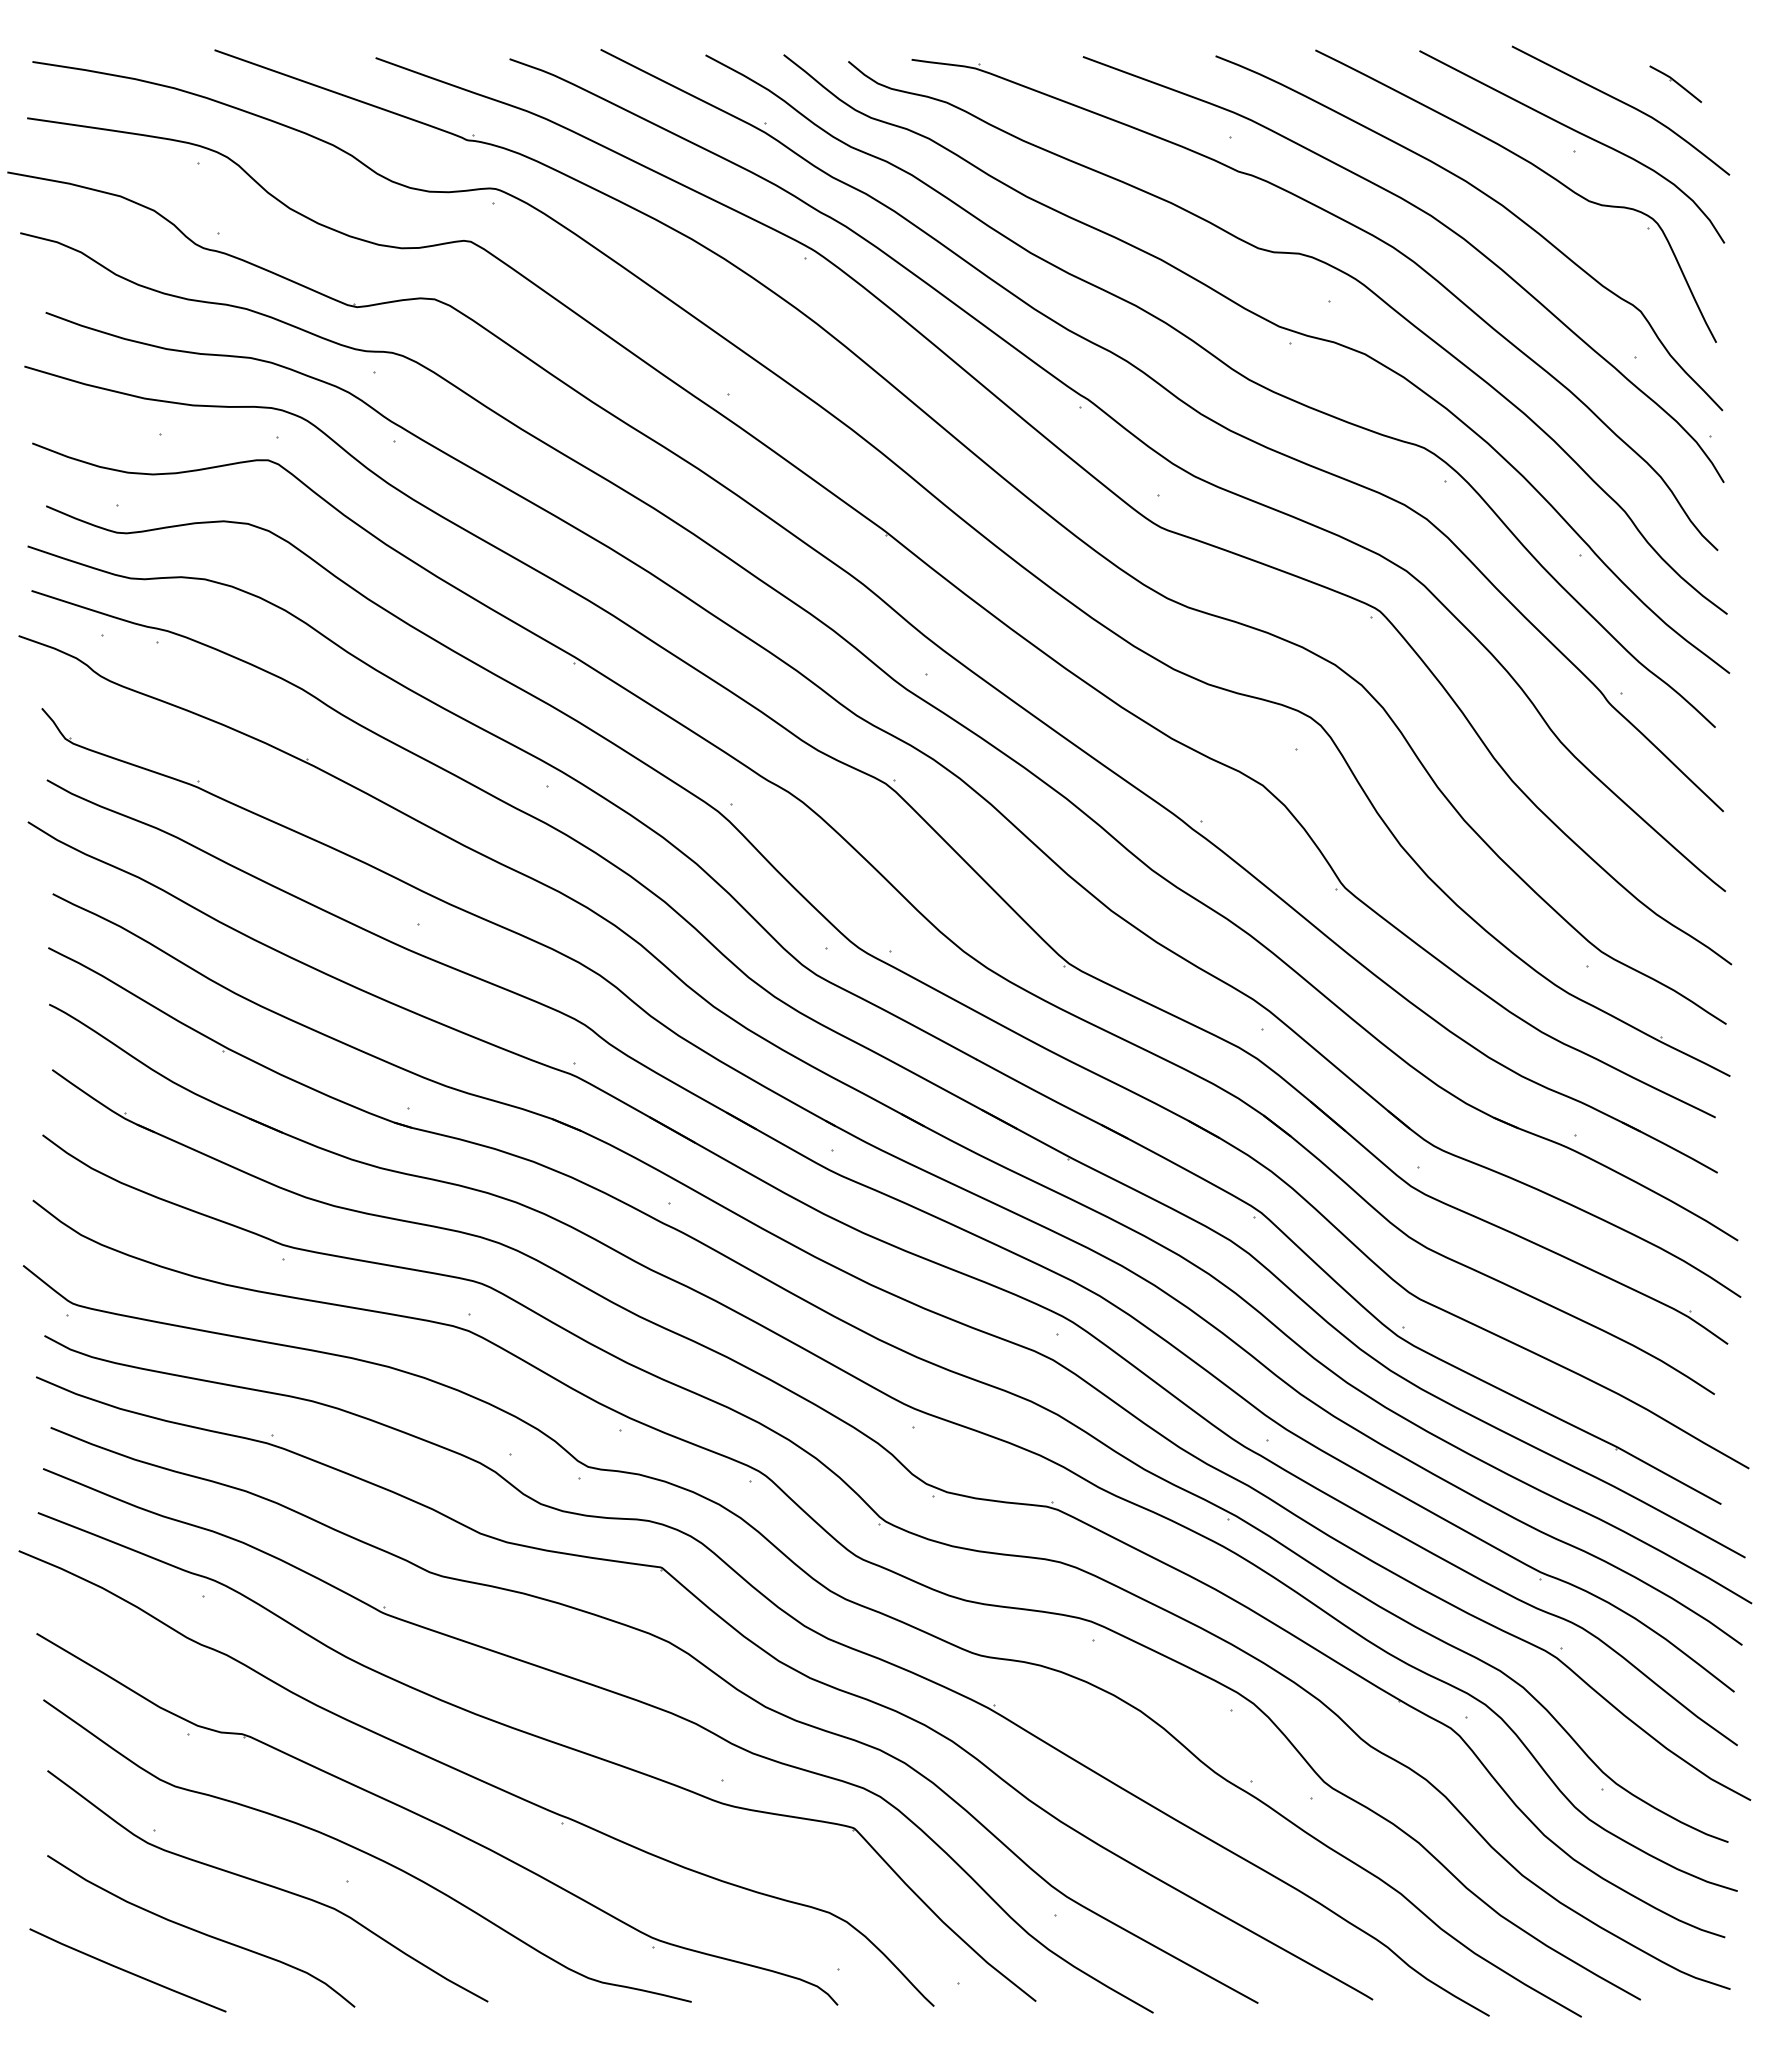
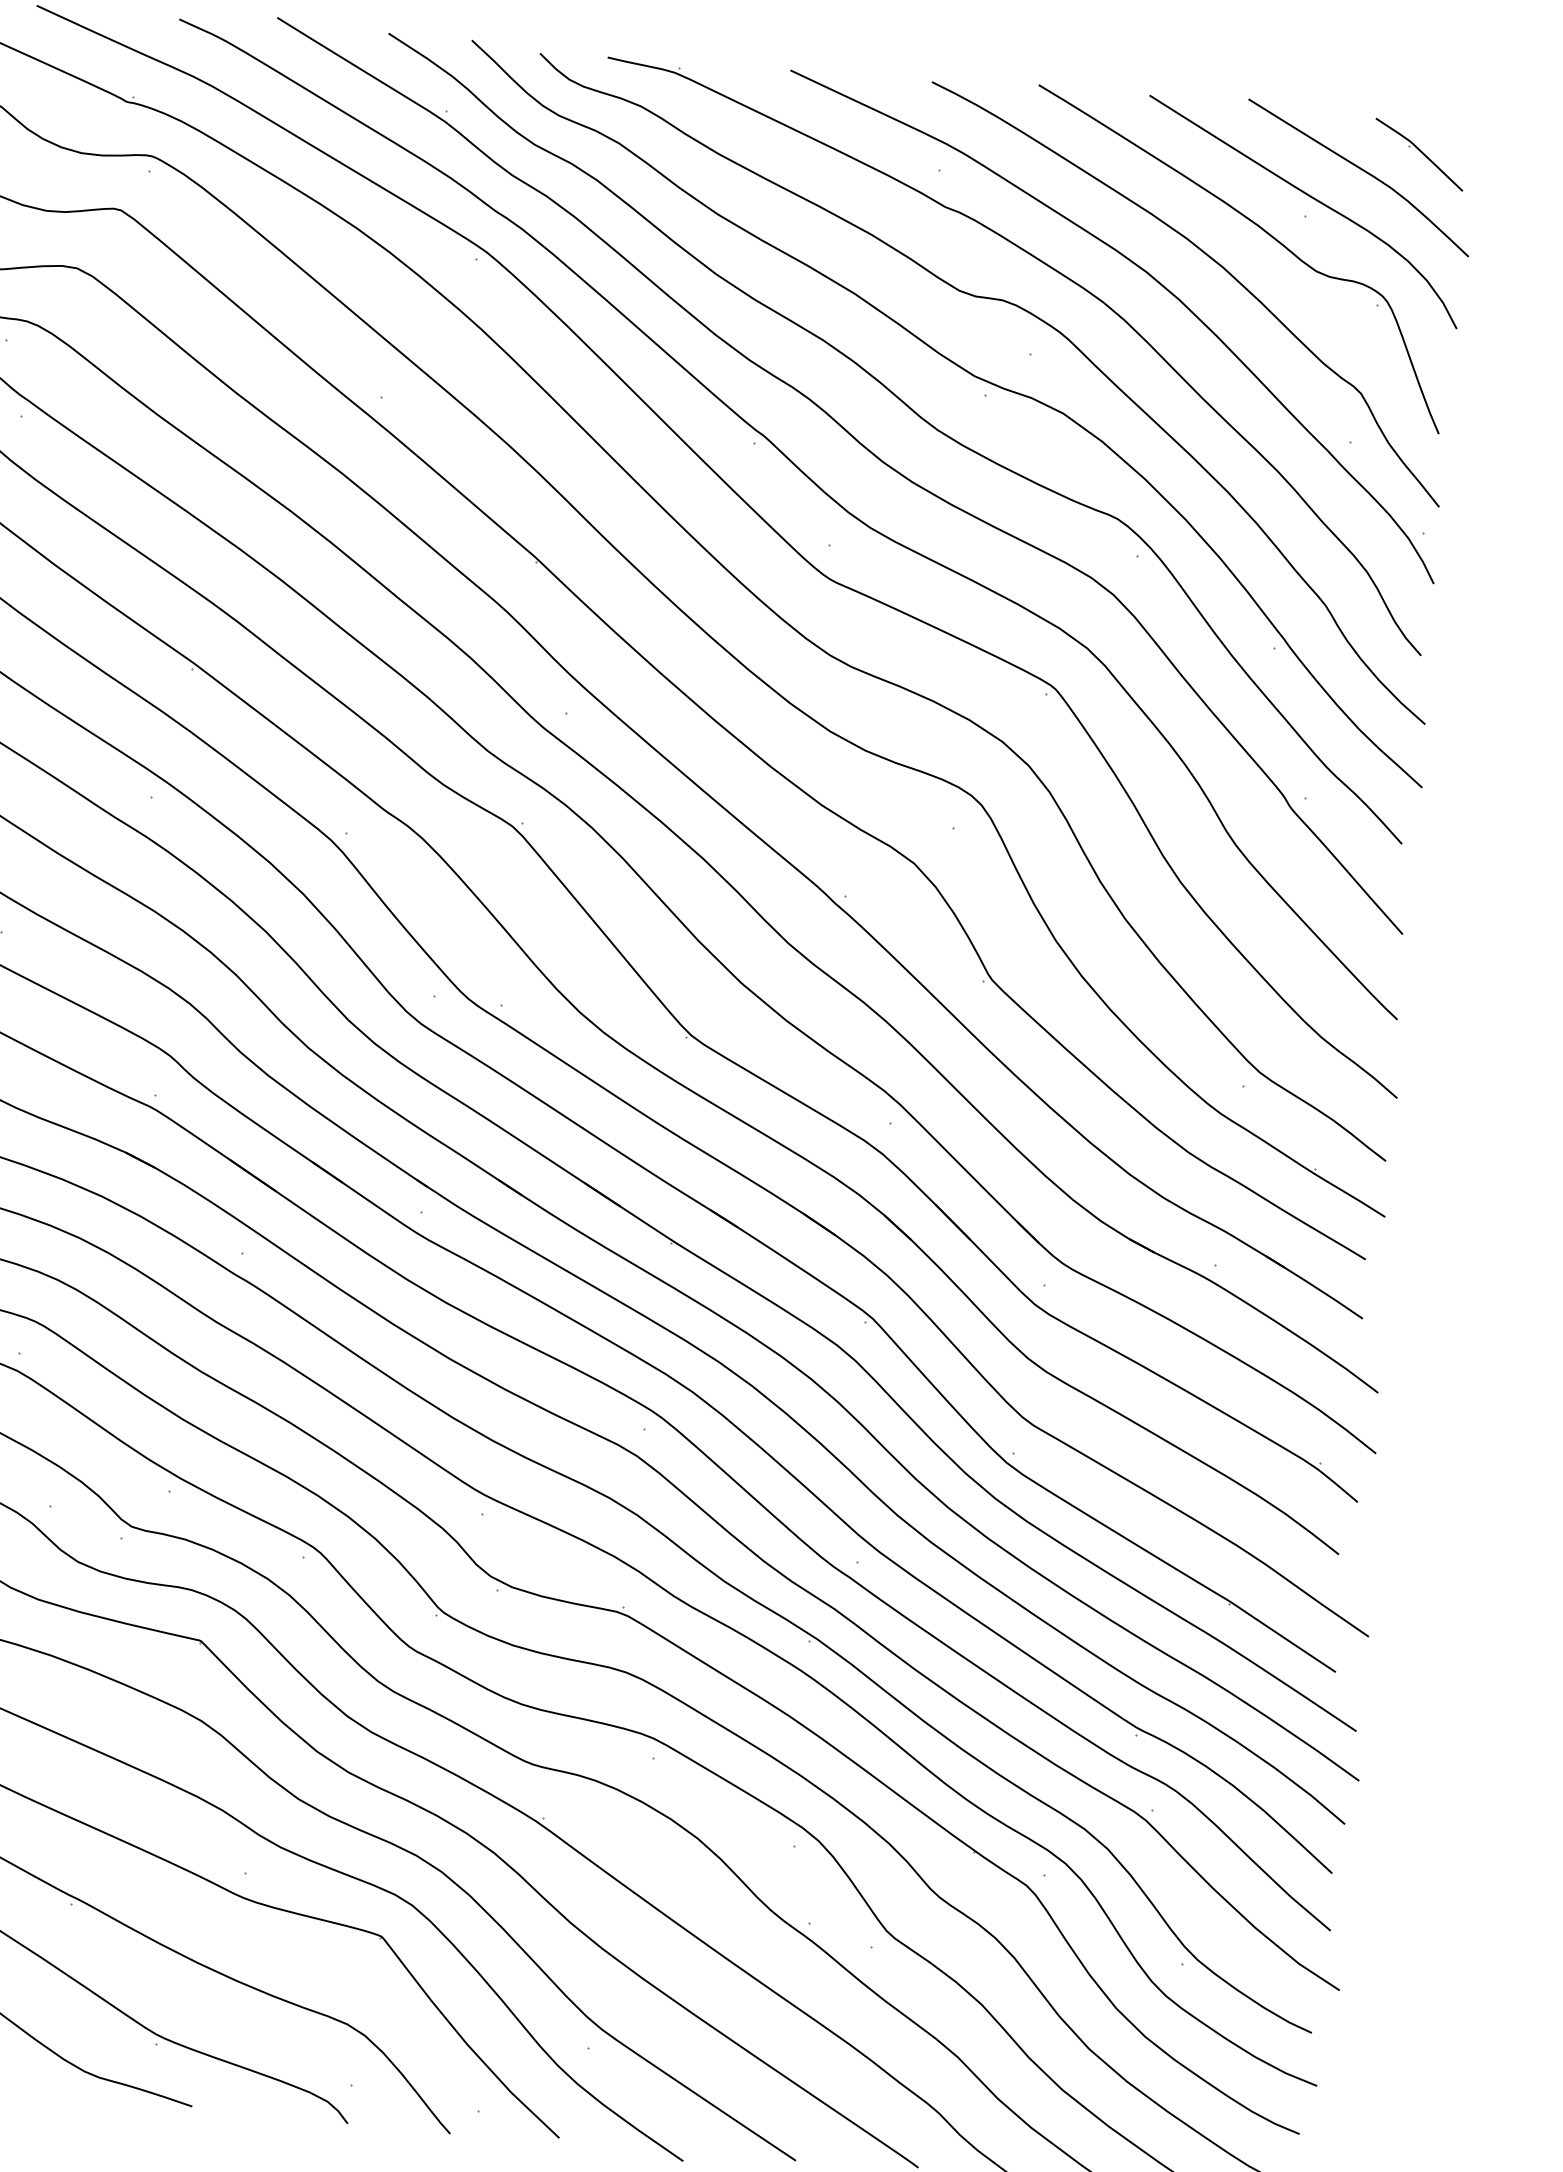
part: (1675, 84) -> (1419, 155), size x1.67

